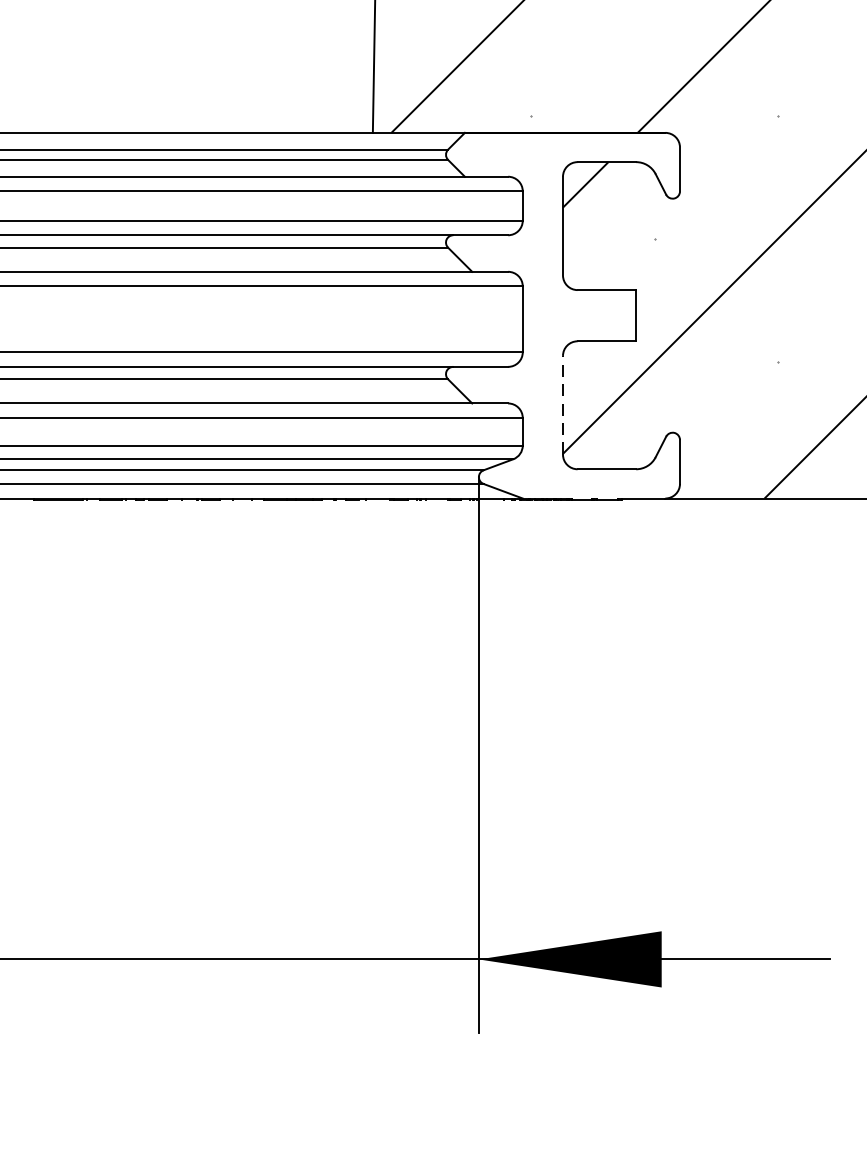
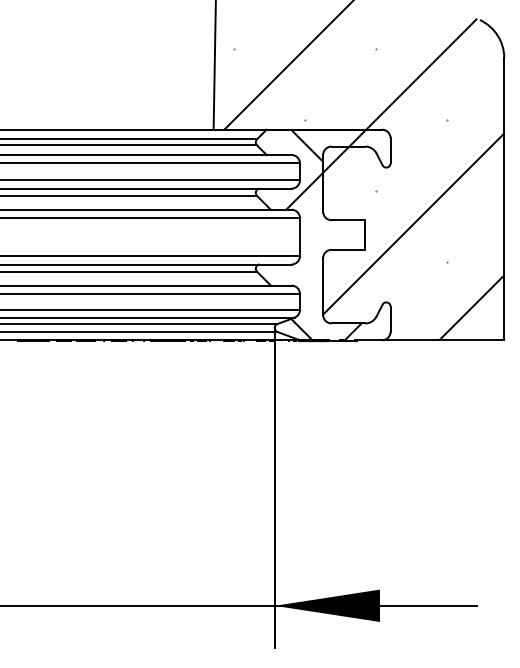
hatch: (568, 316) -> (326, 235), added
line: (563, 405) -> (323, 286), dashed -> solid

